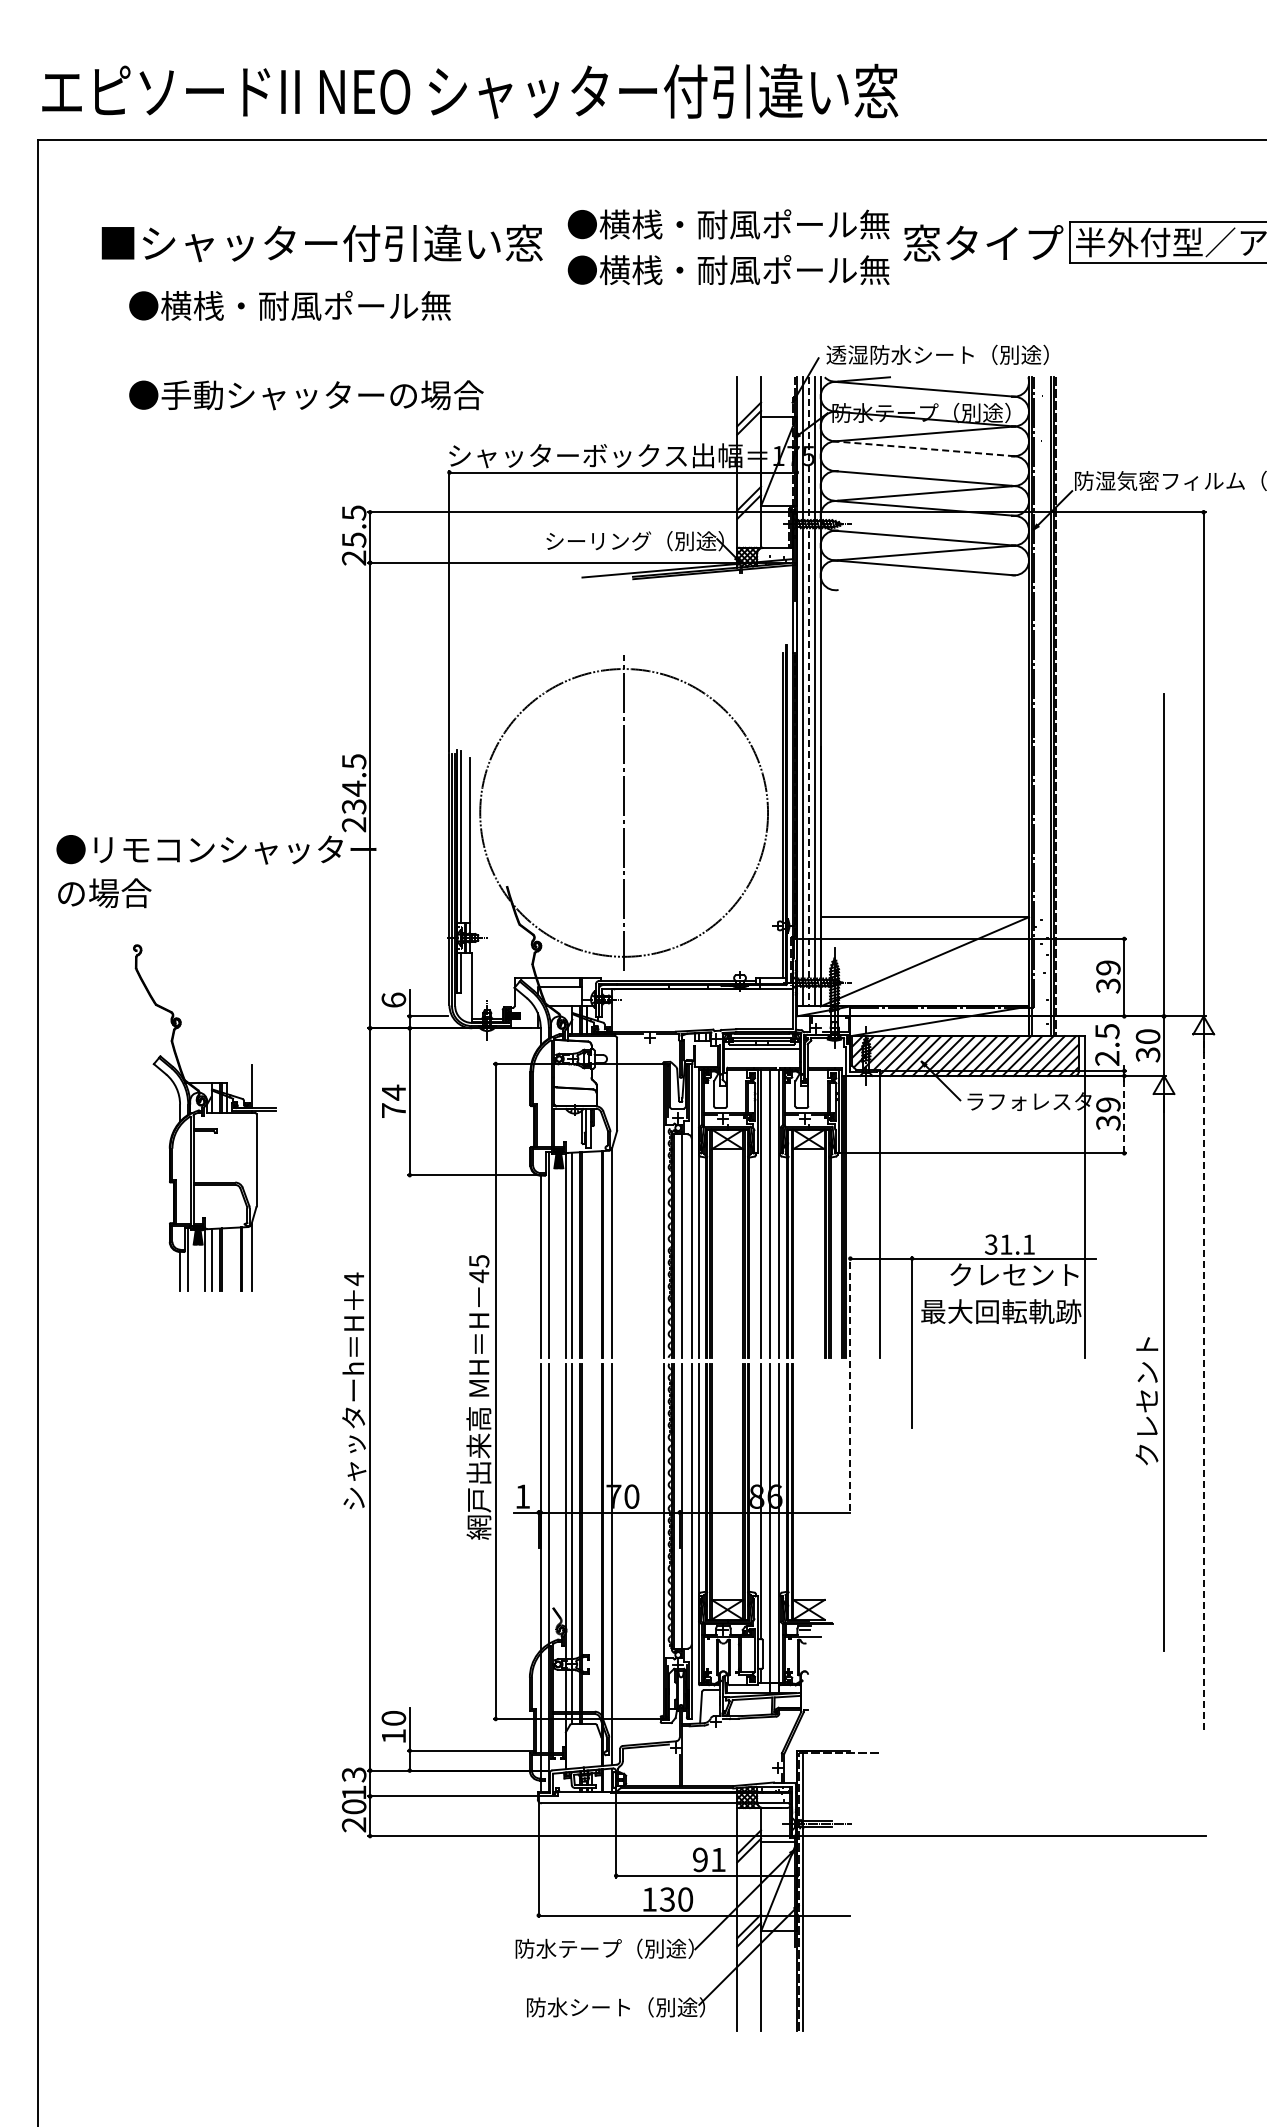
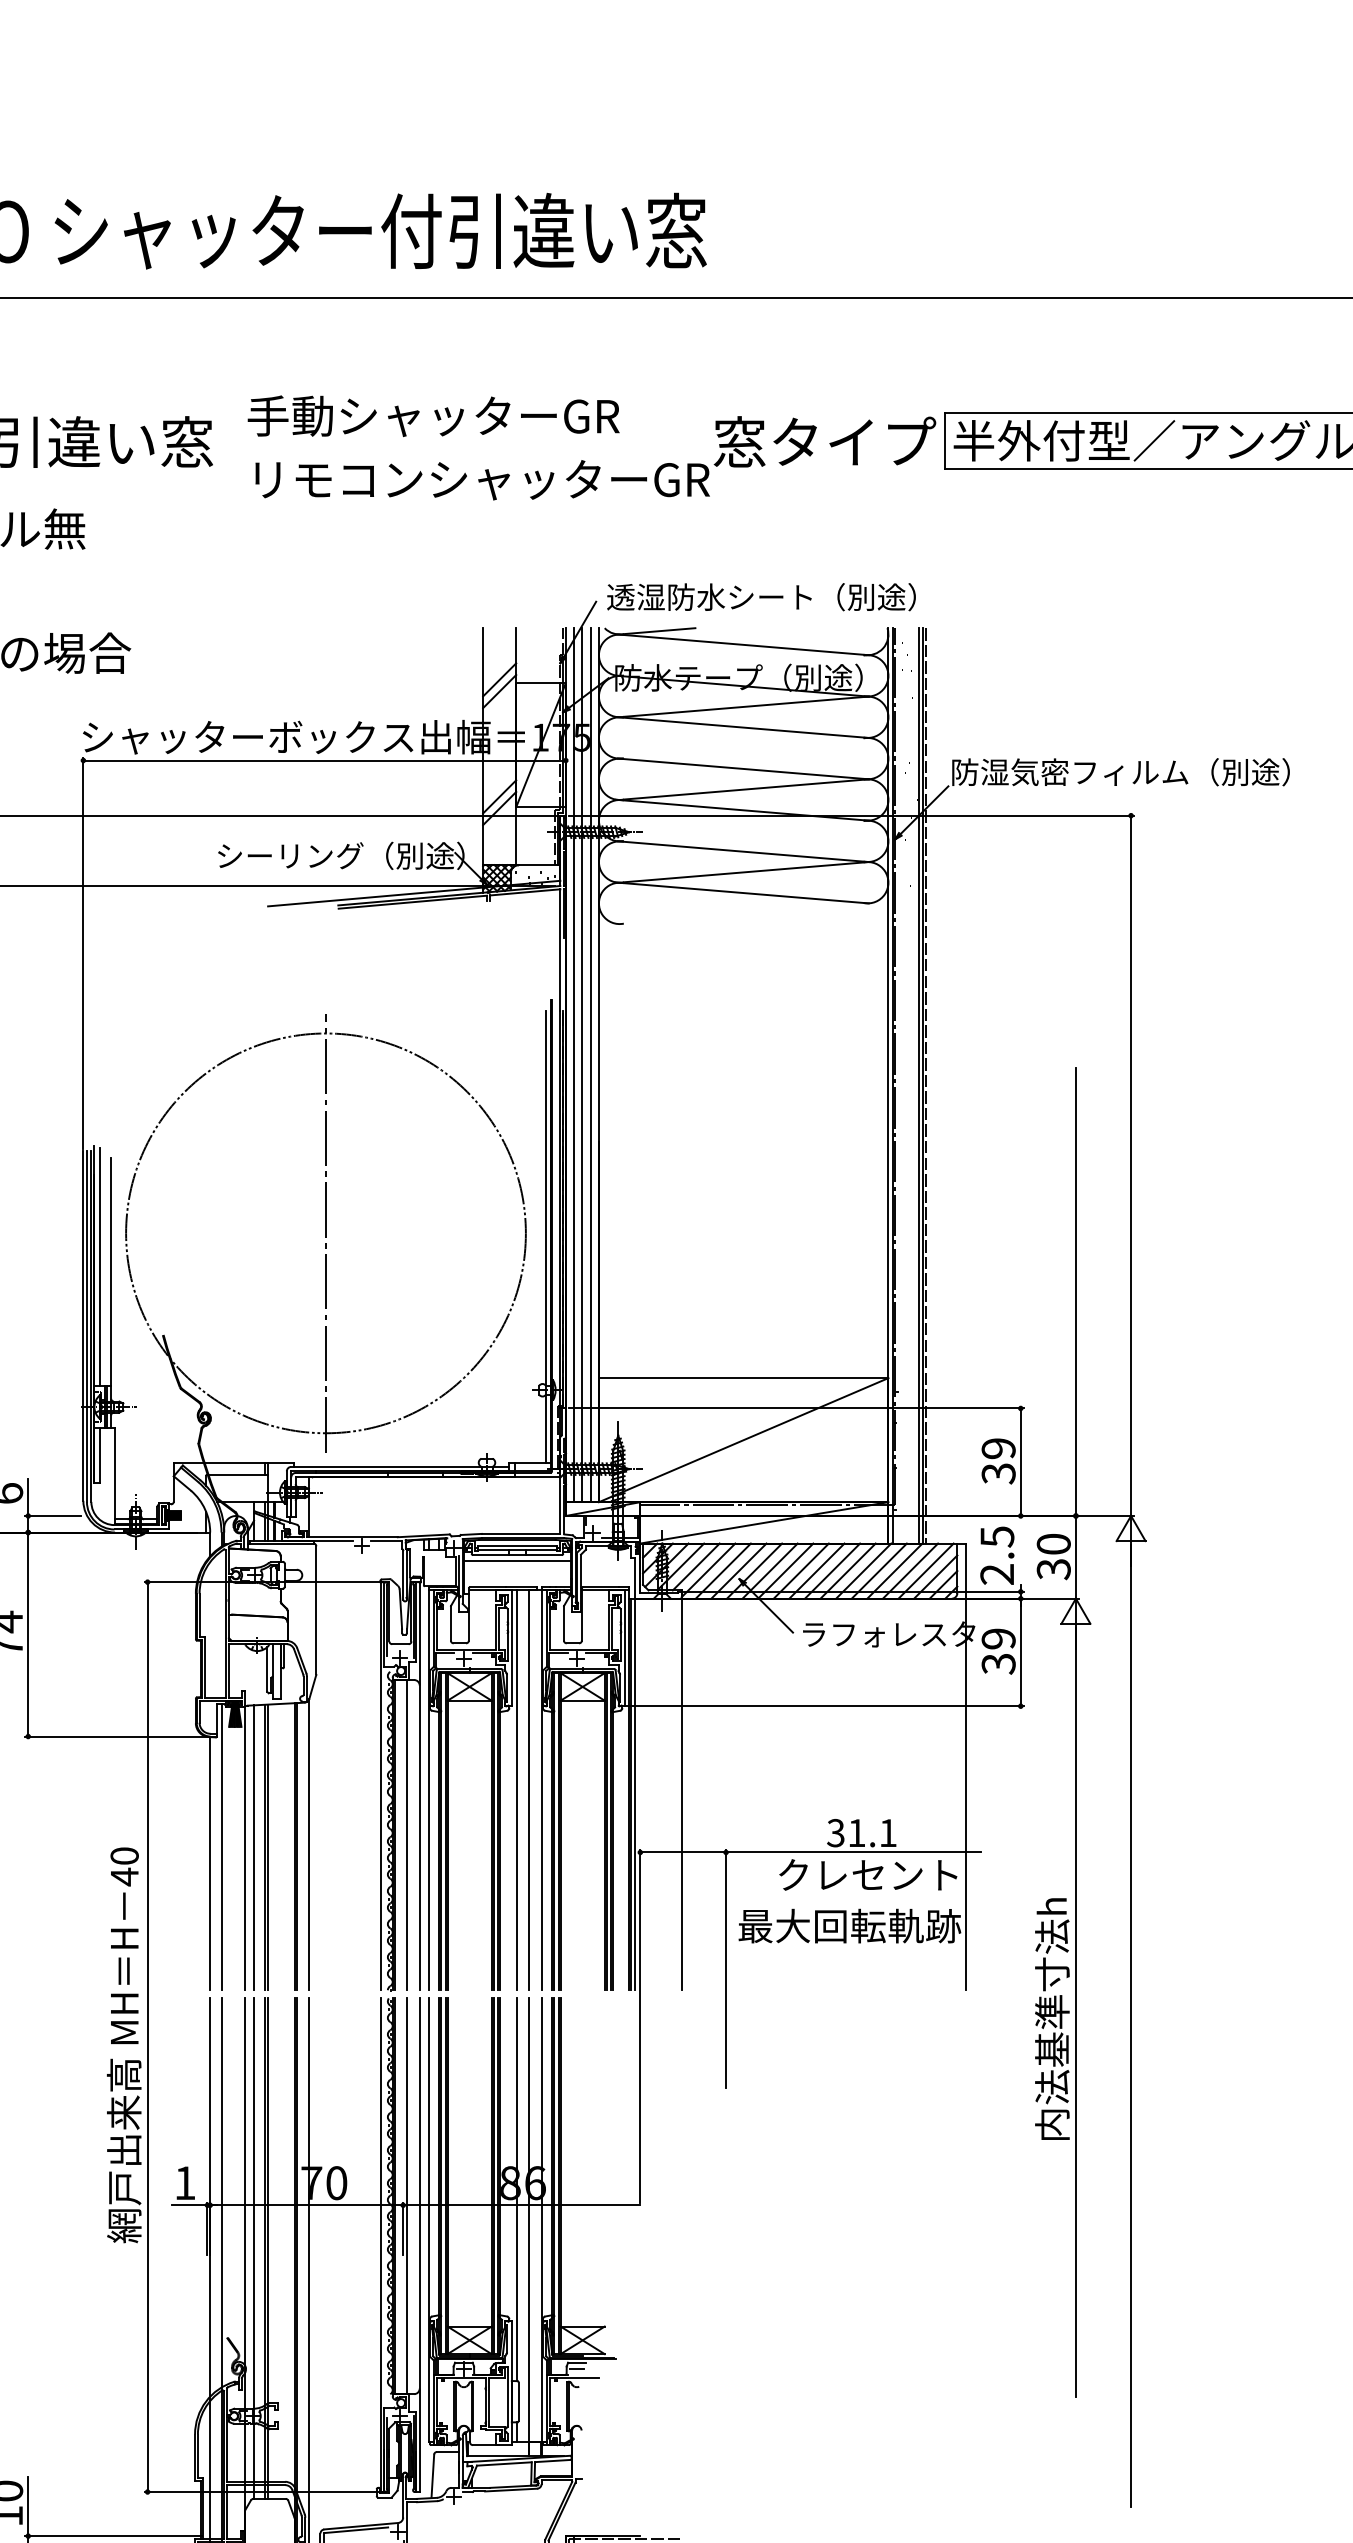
text: (728, 224) -> (470, 415), ●横桟・耐風ポール無 -> 手動シャッターGR
text: (733, 270) -> (477, 479), ●横桟・耐風ポール無 -> リモコンシャッターGR
line: (923, 448) -> (741, 727), dashed -> solid
line: (808, 691) -> (582, 1064), dashed -> solid
line: (1124, 1114) -> (1021, 1652), dashed -> solid
text: (479, 1261) -> (125, 1856), 45 -> 40
text: (1146, 1378) -> (1051, 2019), クレセント -> 内法基準寸法h
line: (850, 1383) -> (640, 2025), dashed -> solid
line: (1203, 1383) -> (1130, 2025), dashed -> solid

